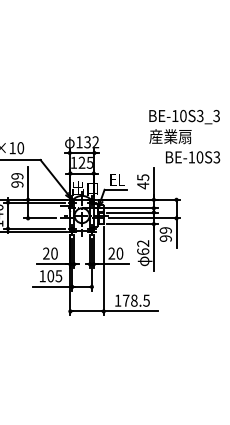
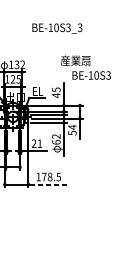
text: (184, 117) -> (57, 28), moved
text: (165, 234) -> (72, 130), 99 -> 54
text: (119, 253) -> (39, 143), 20 -> 21
line: (130, 311) -> (47, 184), solid -> dashed

